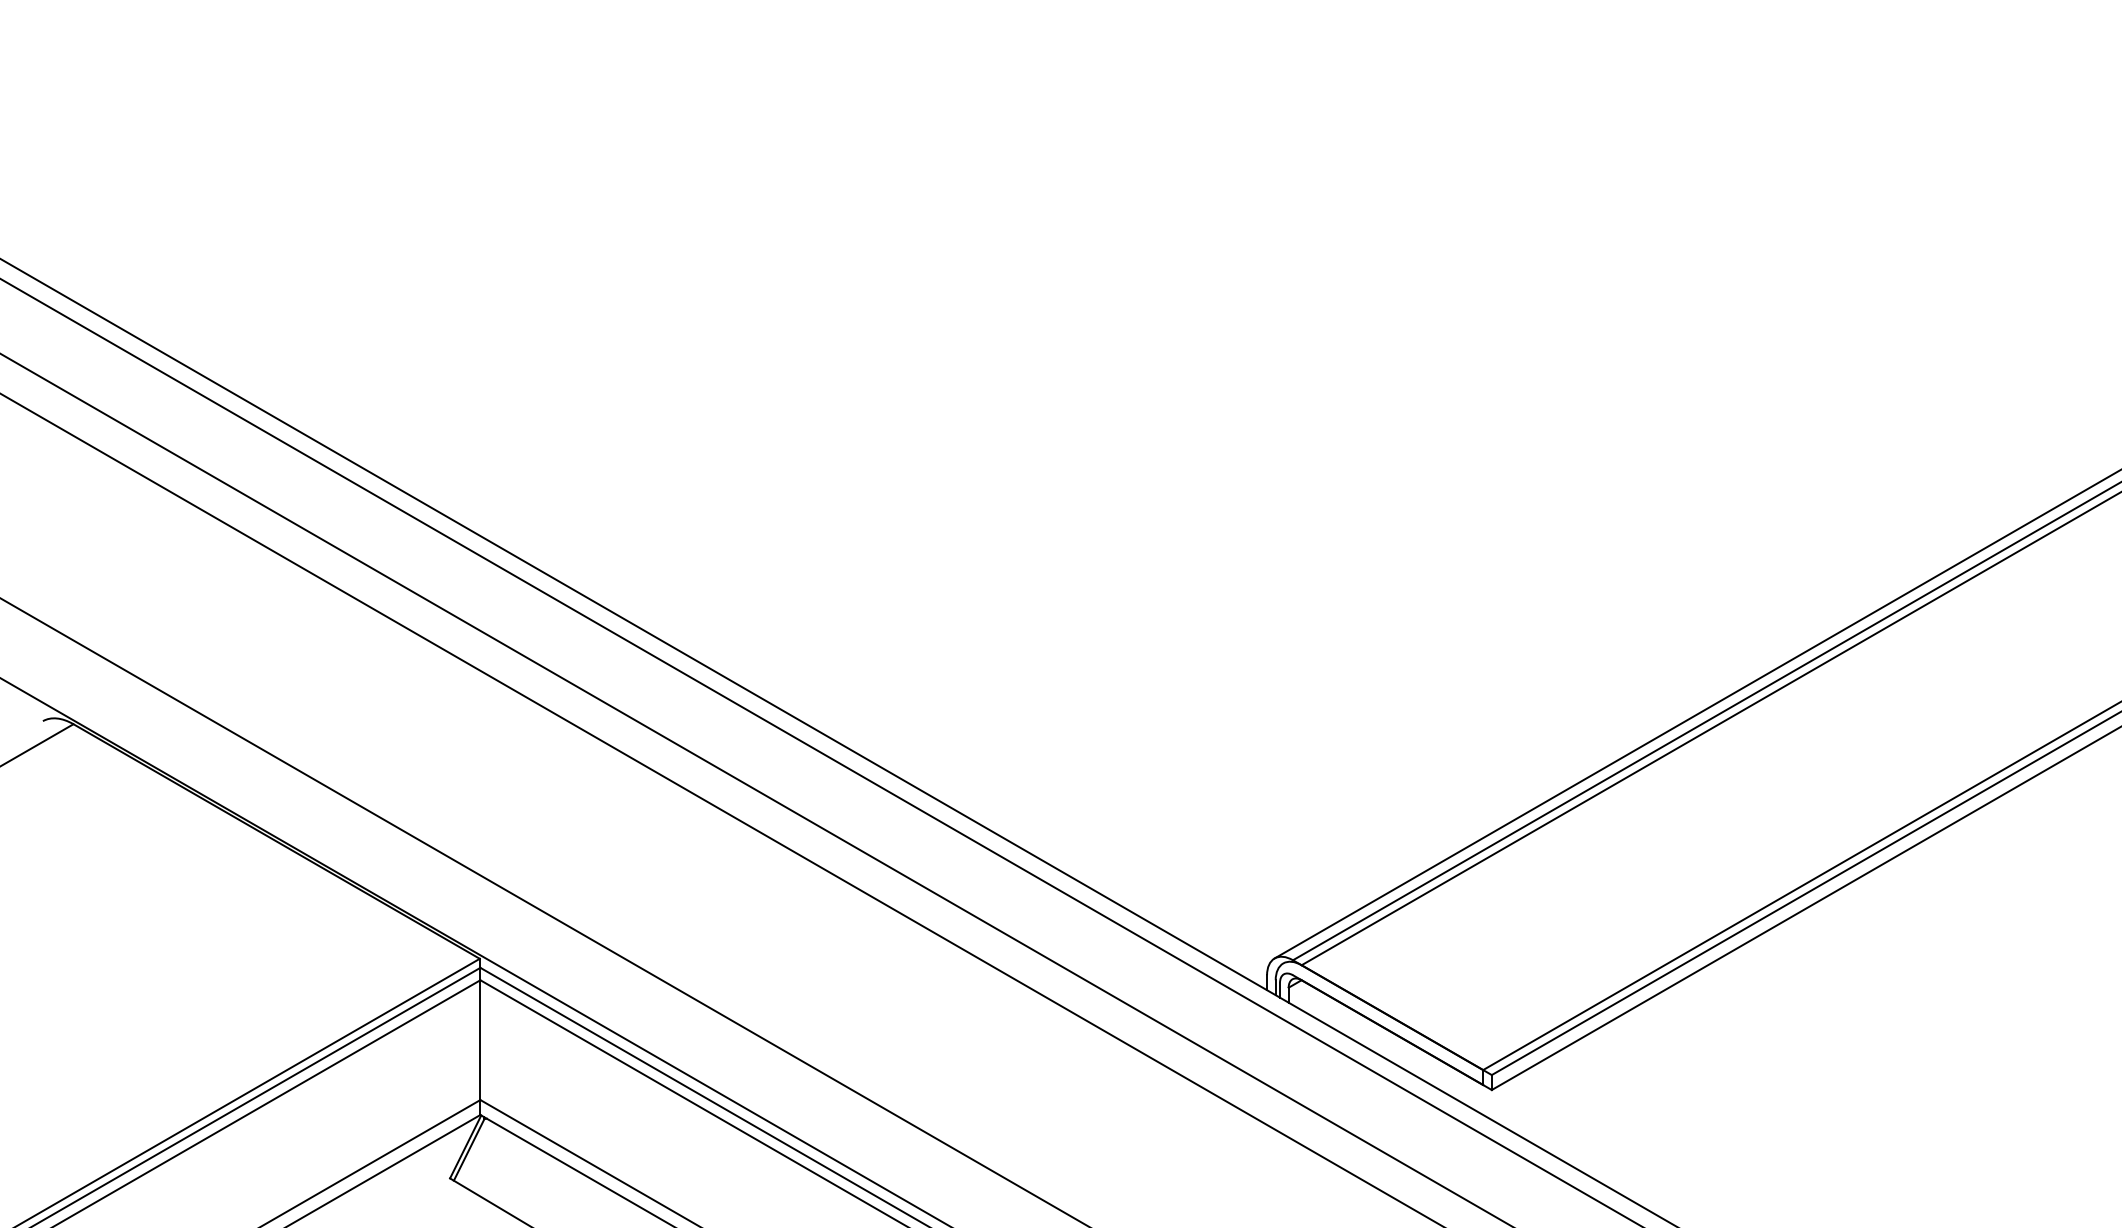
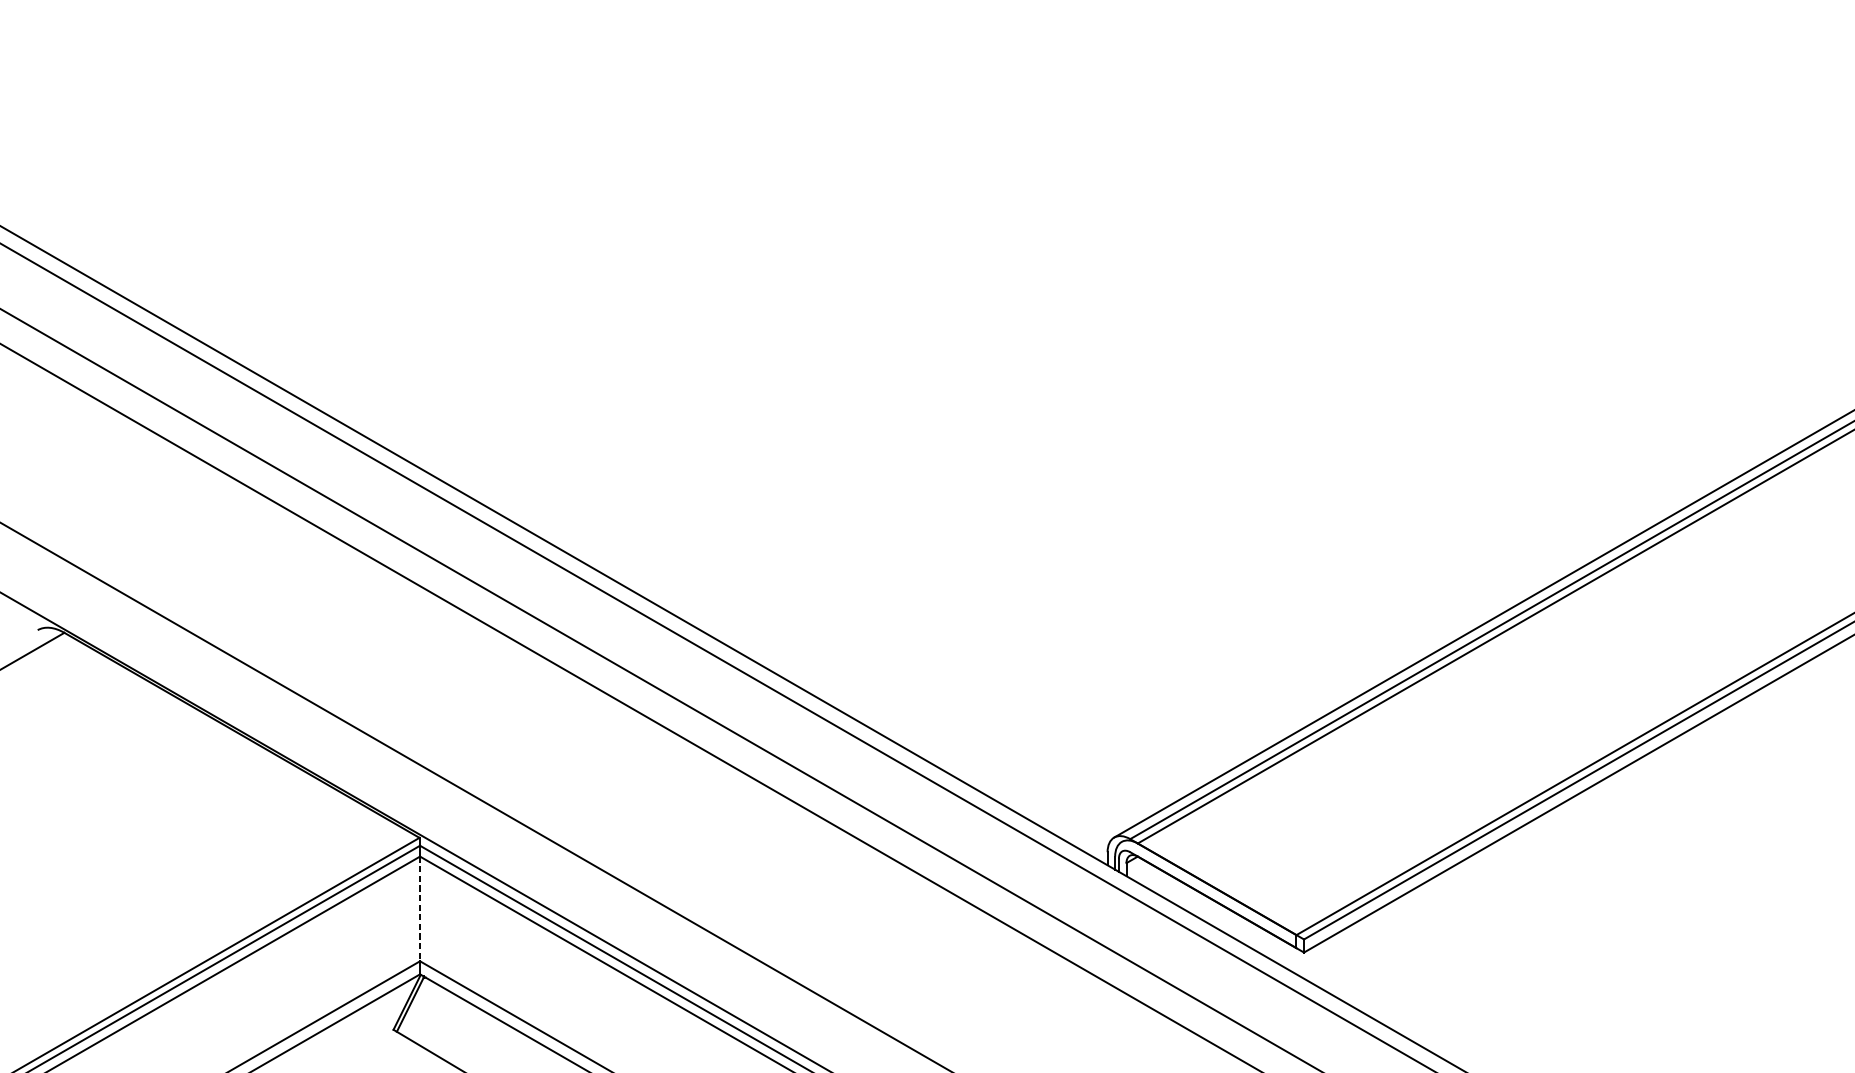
line: (480, 1040) -> (420, 909), solid -> dashed

